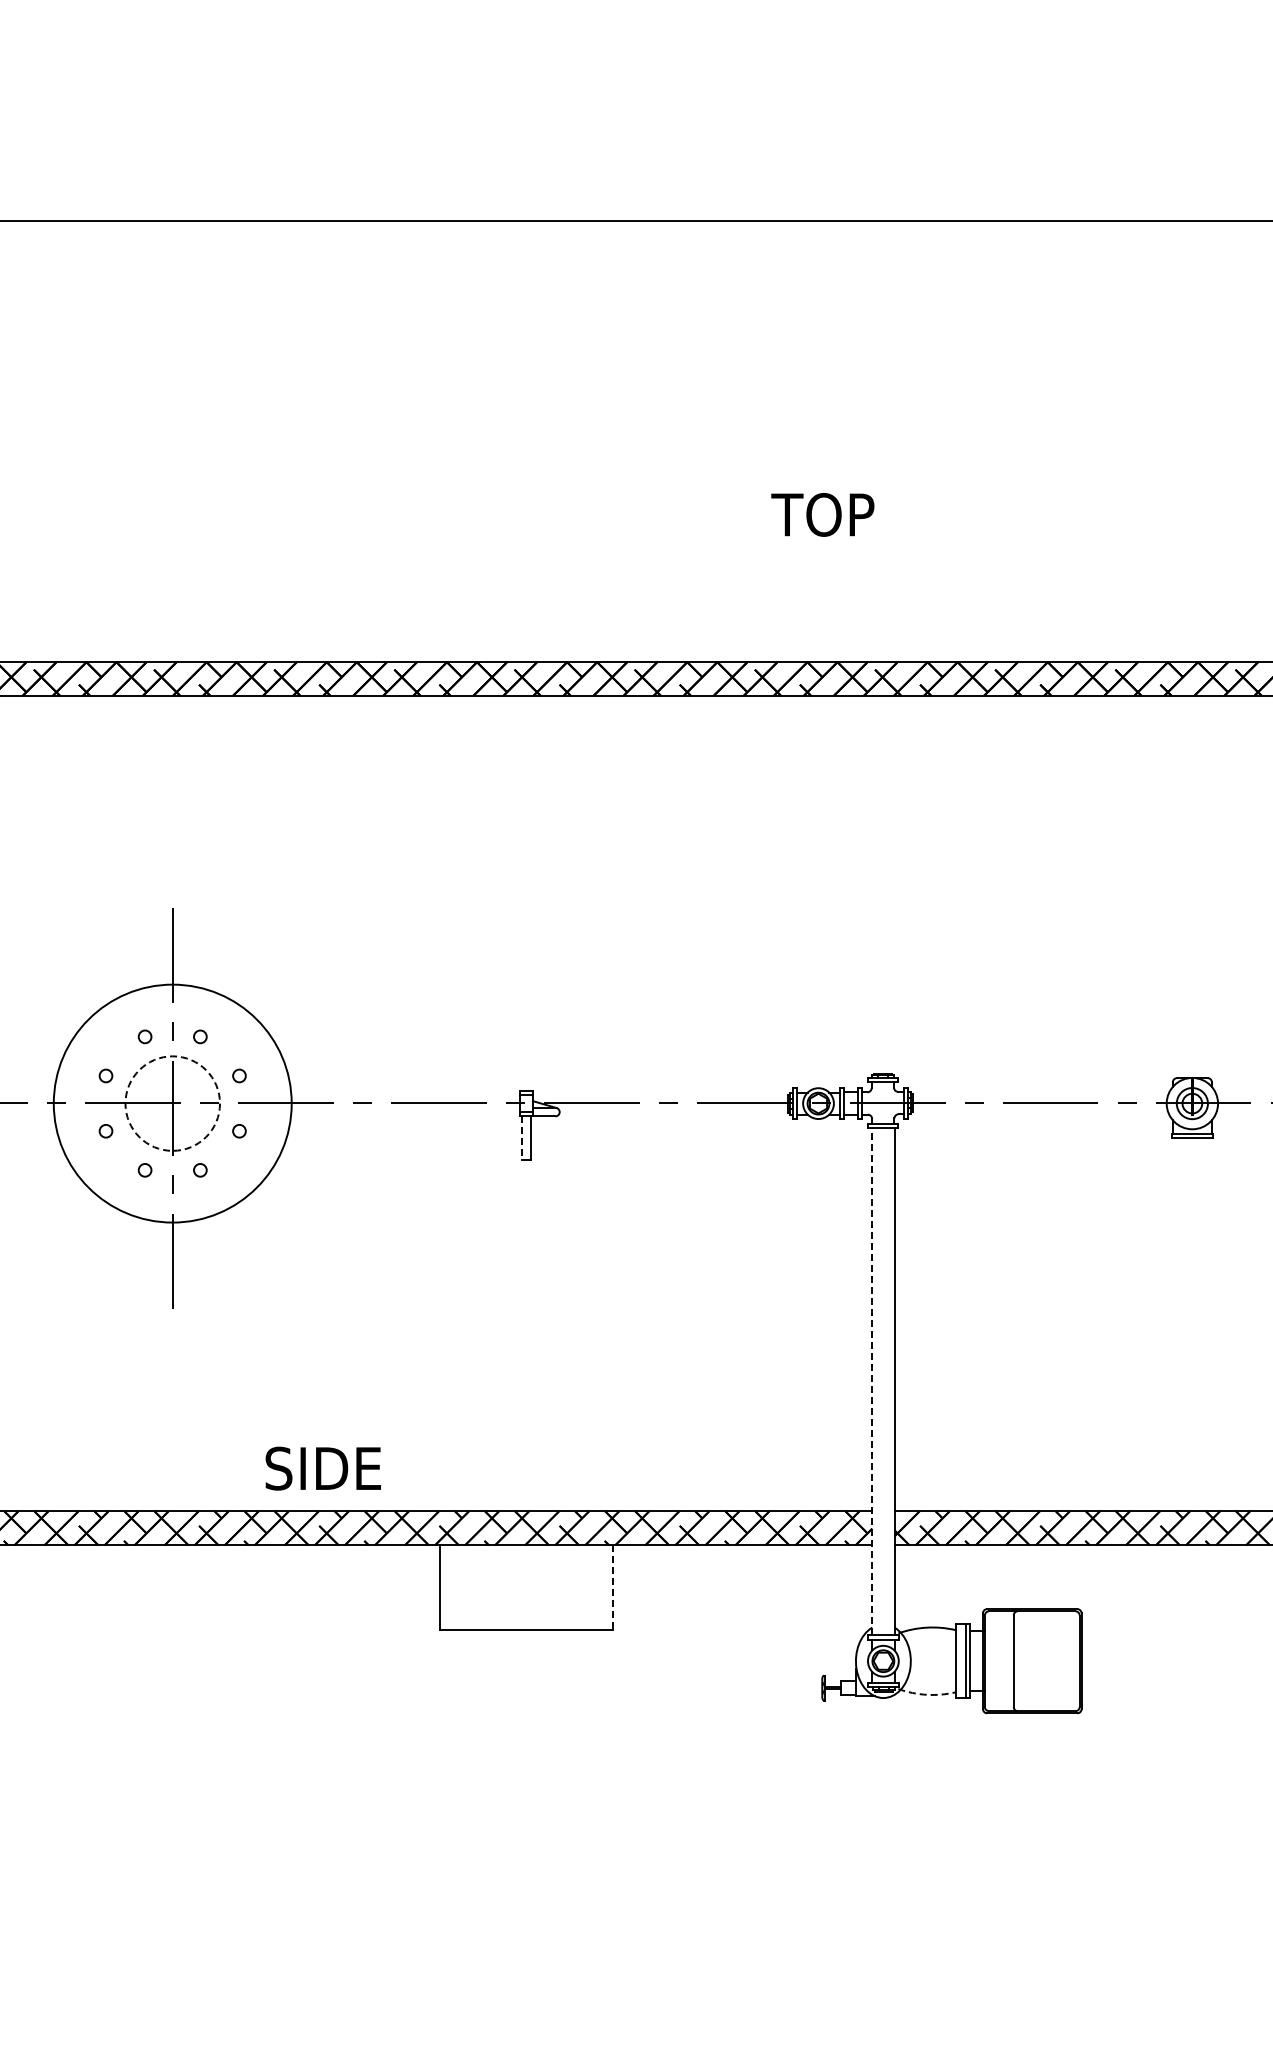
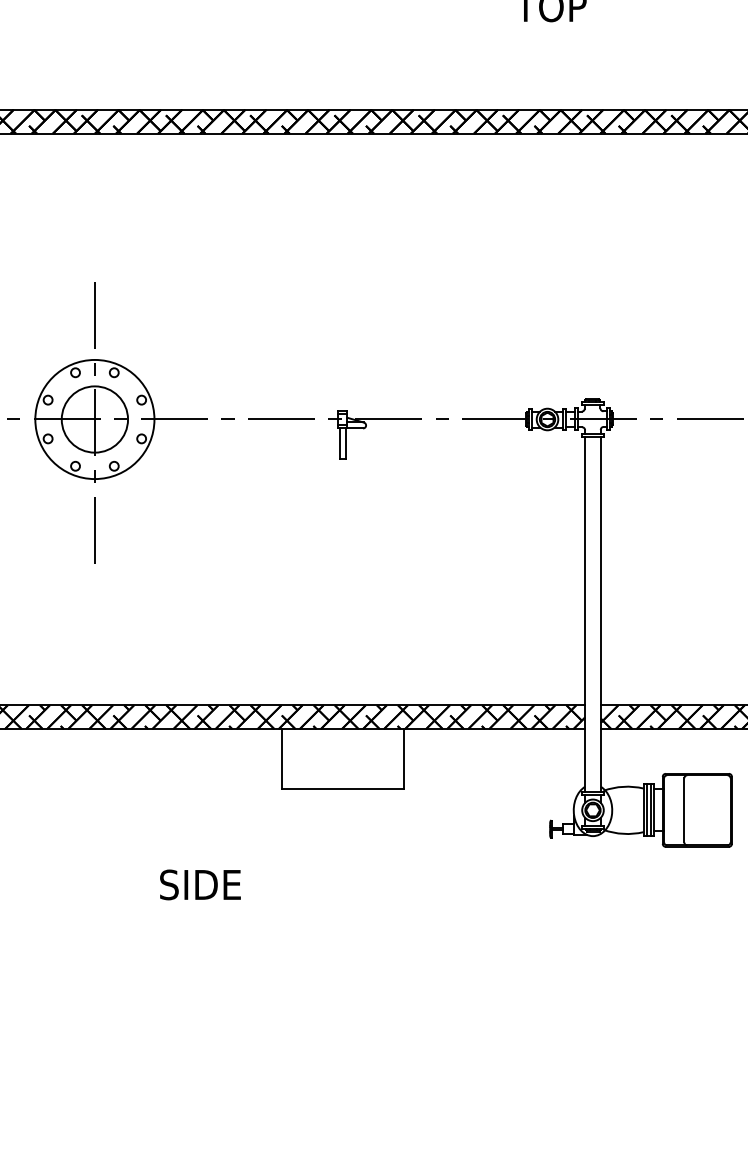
circle: (172, 1103) -> (94, 419), dashed -> solid
circle: (172, 1103) -> (94, 419), size x0.71
line: (522, 1138) -> (340, 443), dashed -> solid
line: (872, 1381) -> (585, 614), dashed -> solid
text: (322, 1468) -> (199, 884), moved
line: (613, 1588) -> (403, 759), dashed -> solid
line: (960, 1661) -> (647, 810), added
arc: (926, 1694) -> (623, 833), dashed -> solid

